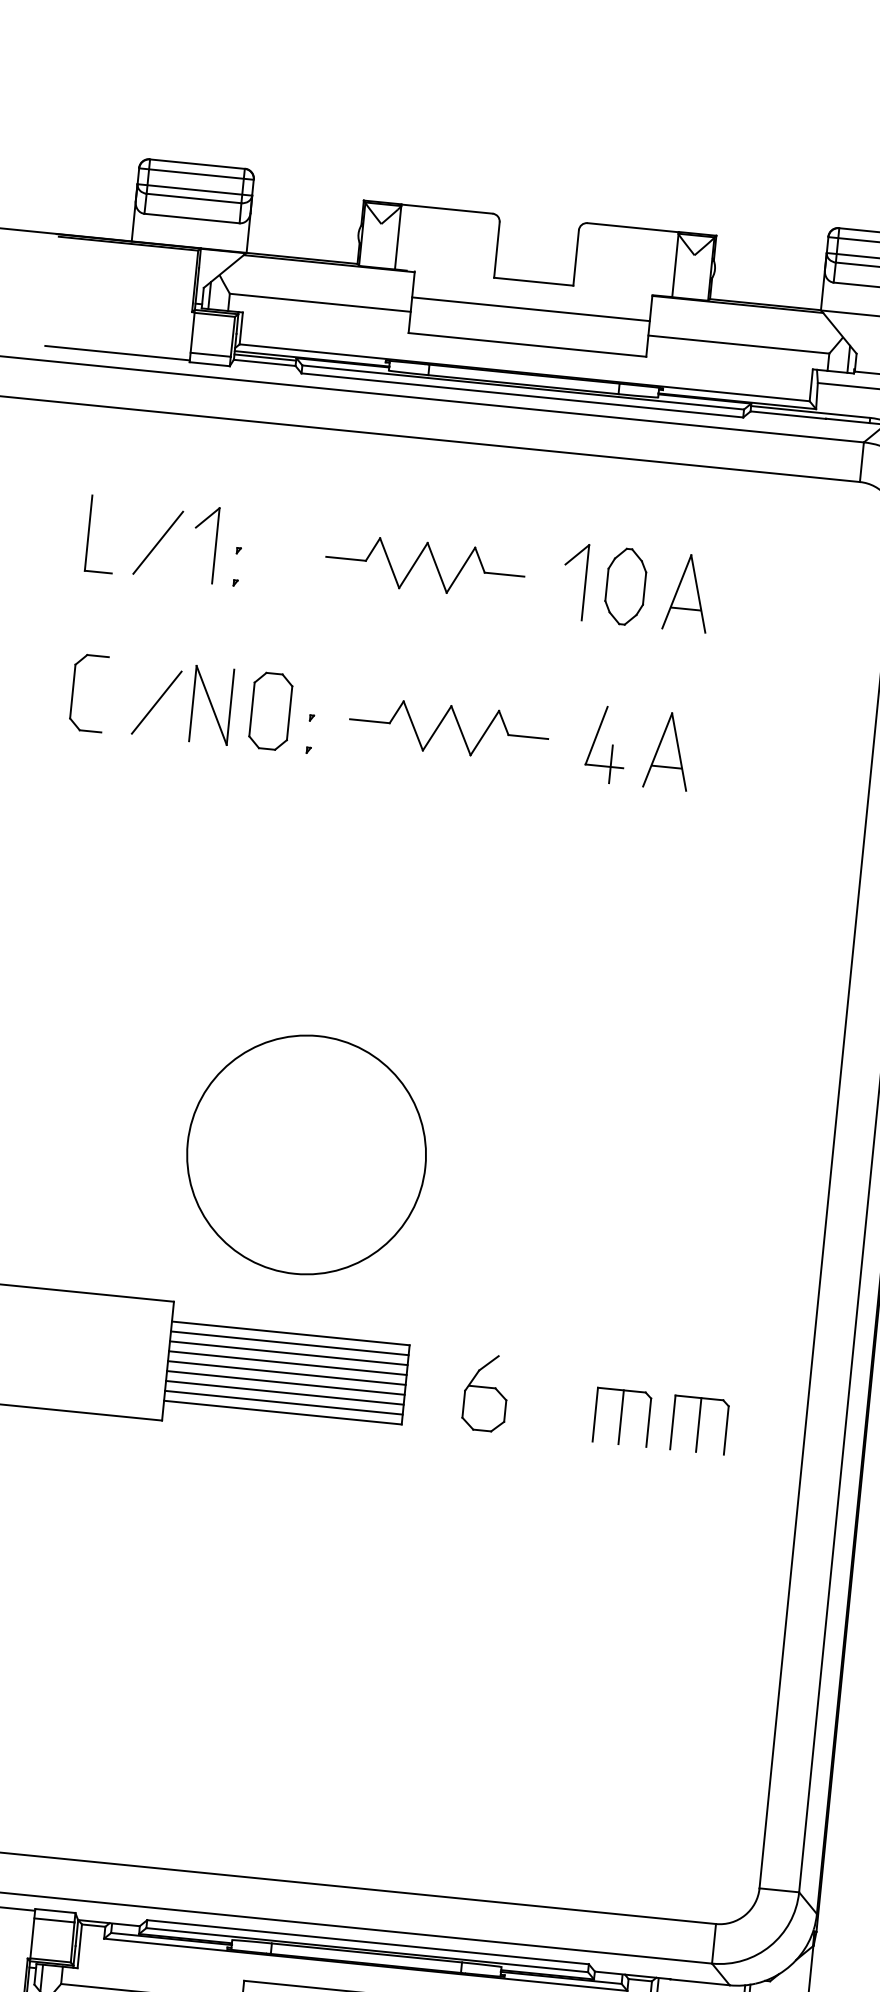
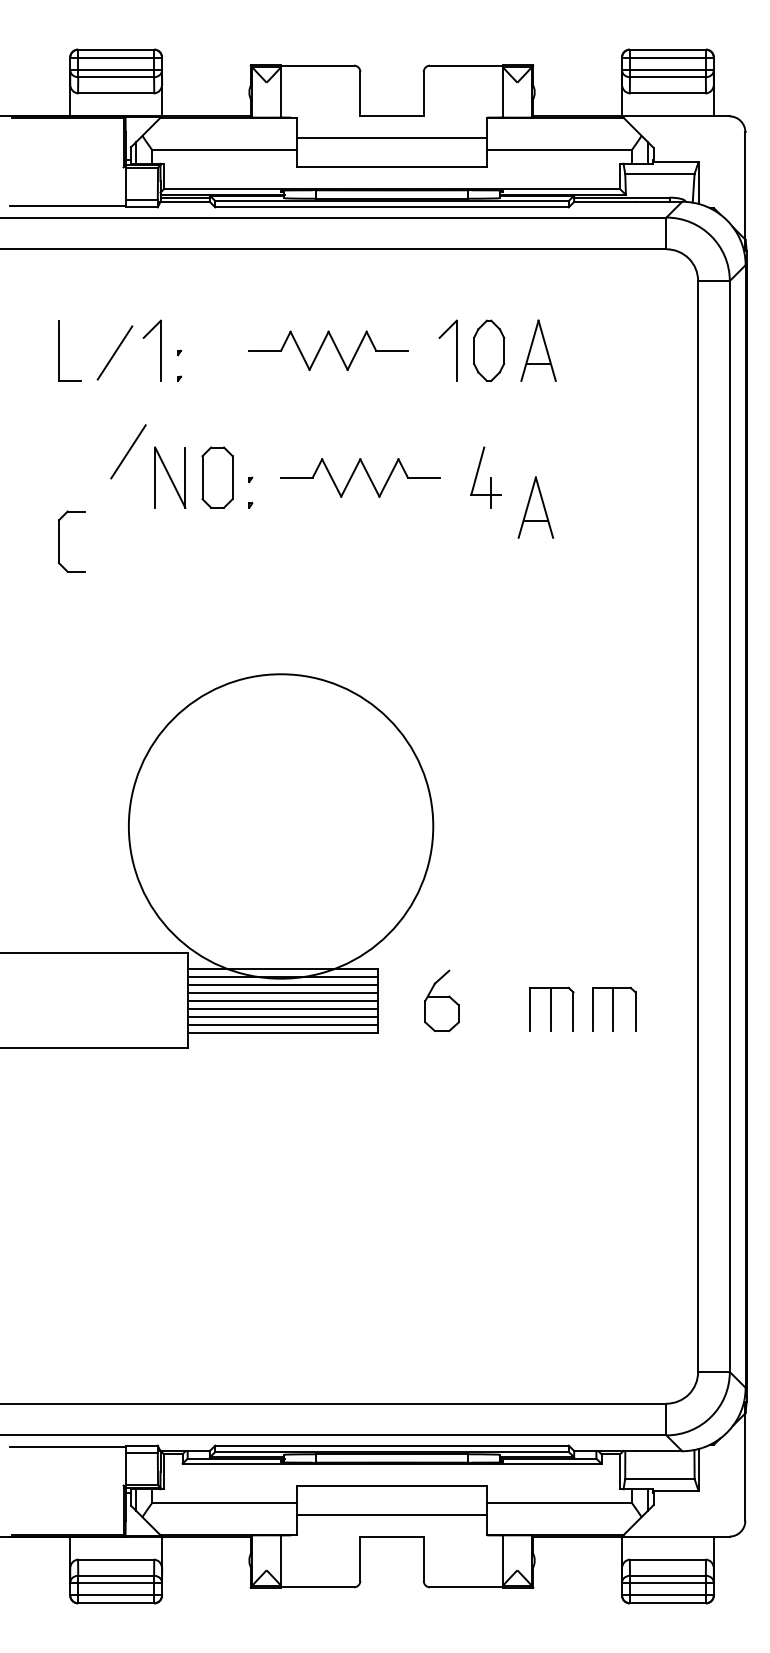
part: (73, 691) -> (59, 541), moved
line: (156, 702) -> (128, 451), moved
part: (667, 750) -> (535, 507), moved
circle: (305, 1154) -> (280, 826), size x1.6

